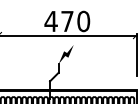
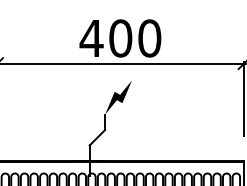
text: (67, 21) -> (120, 38), 470 -> 400

